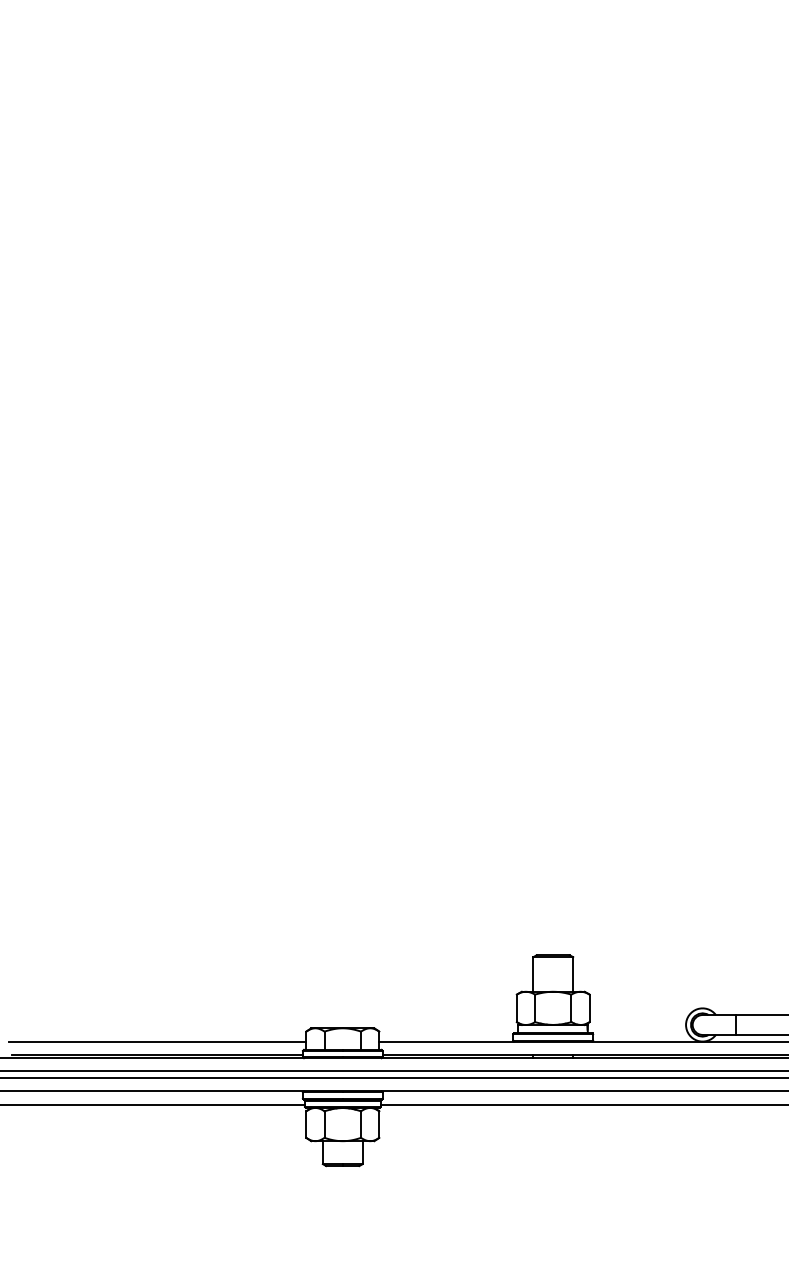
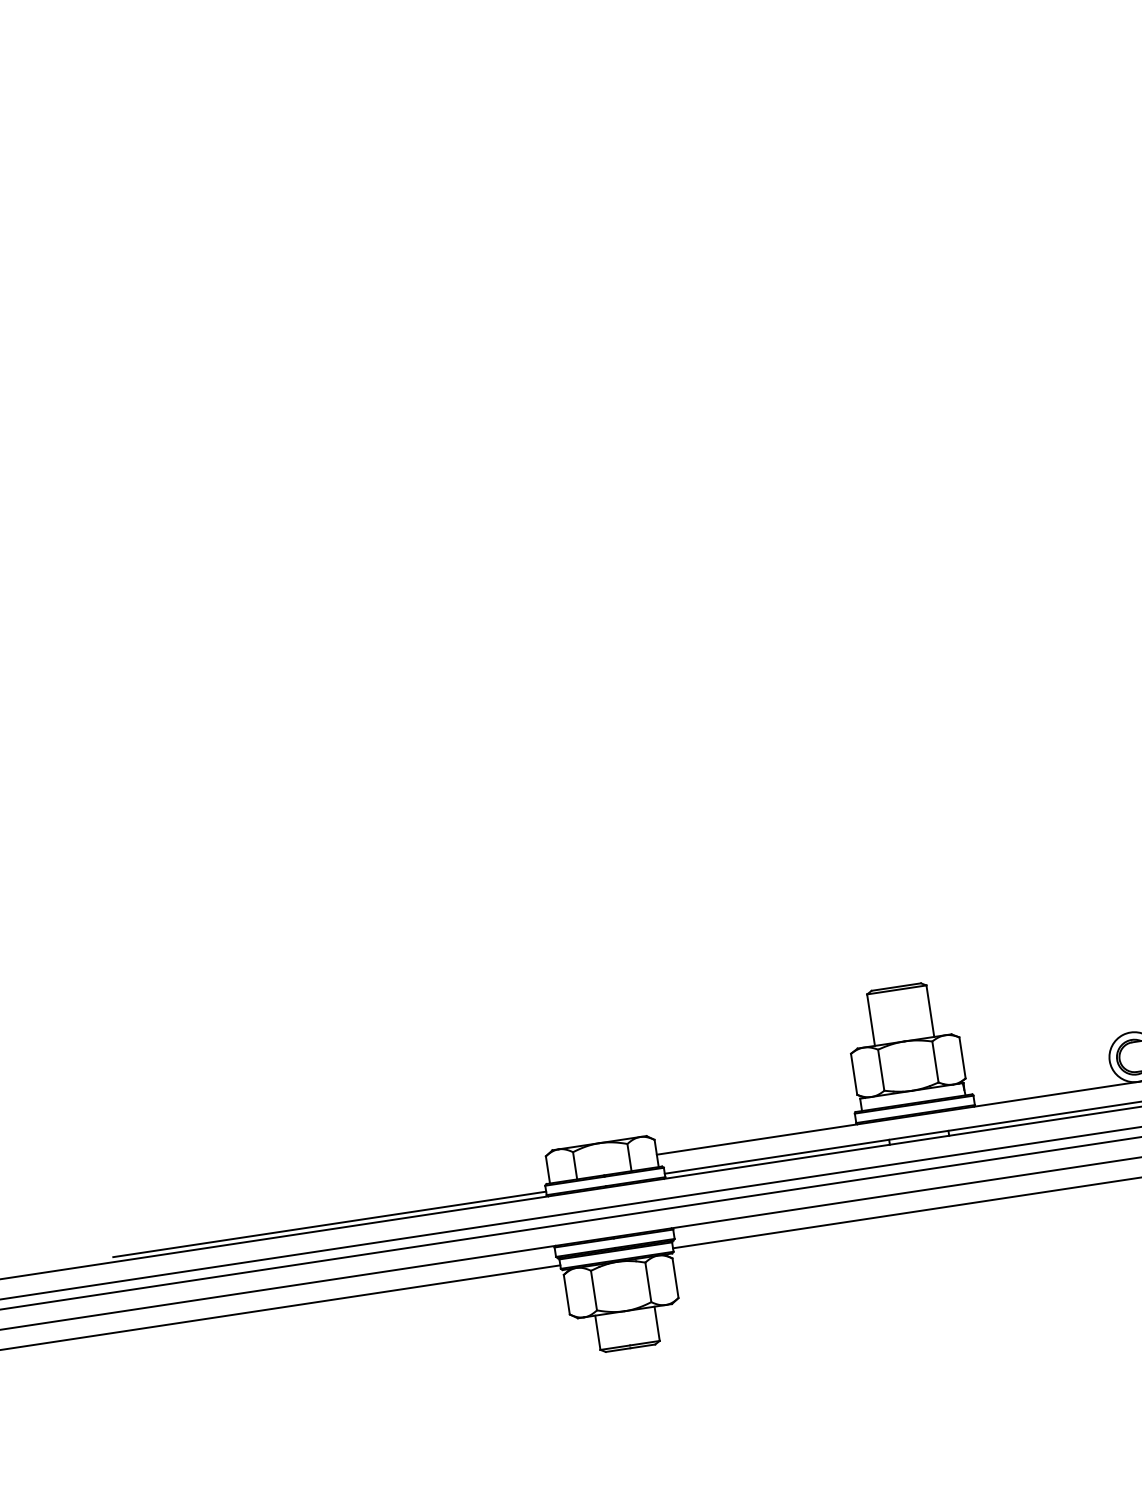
line: (157, 1041) -> (326, 1204), removed

